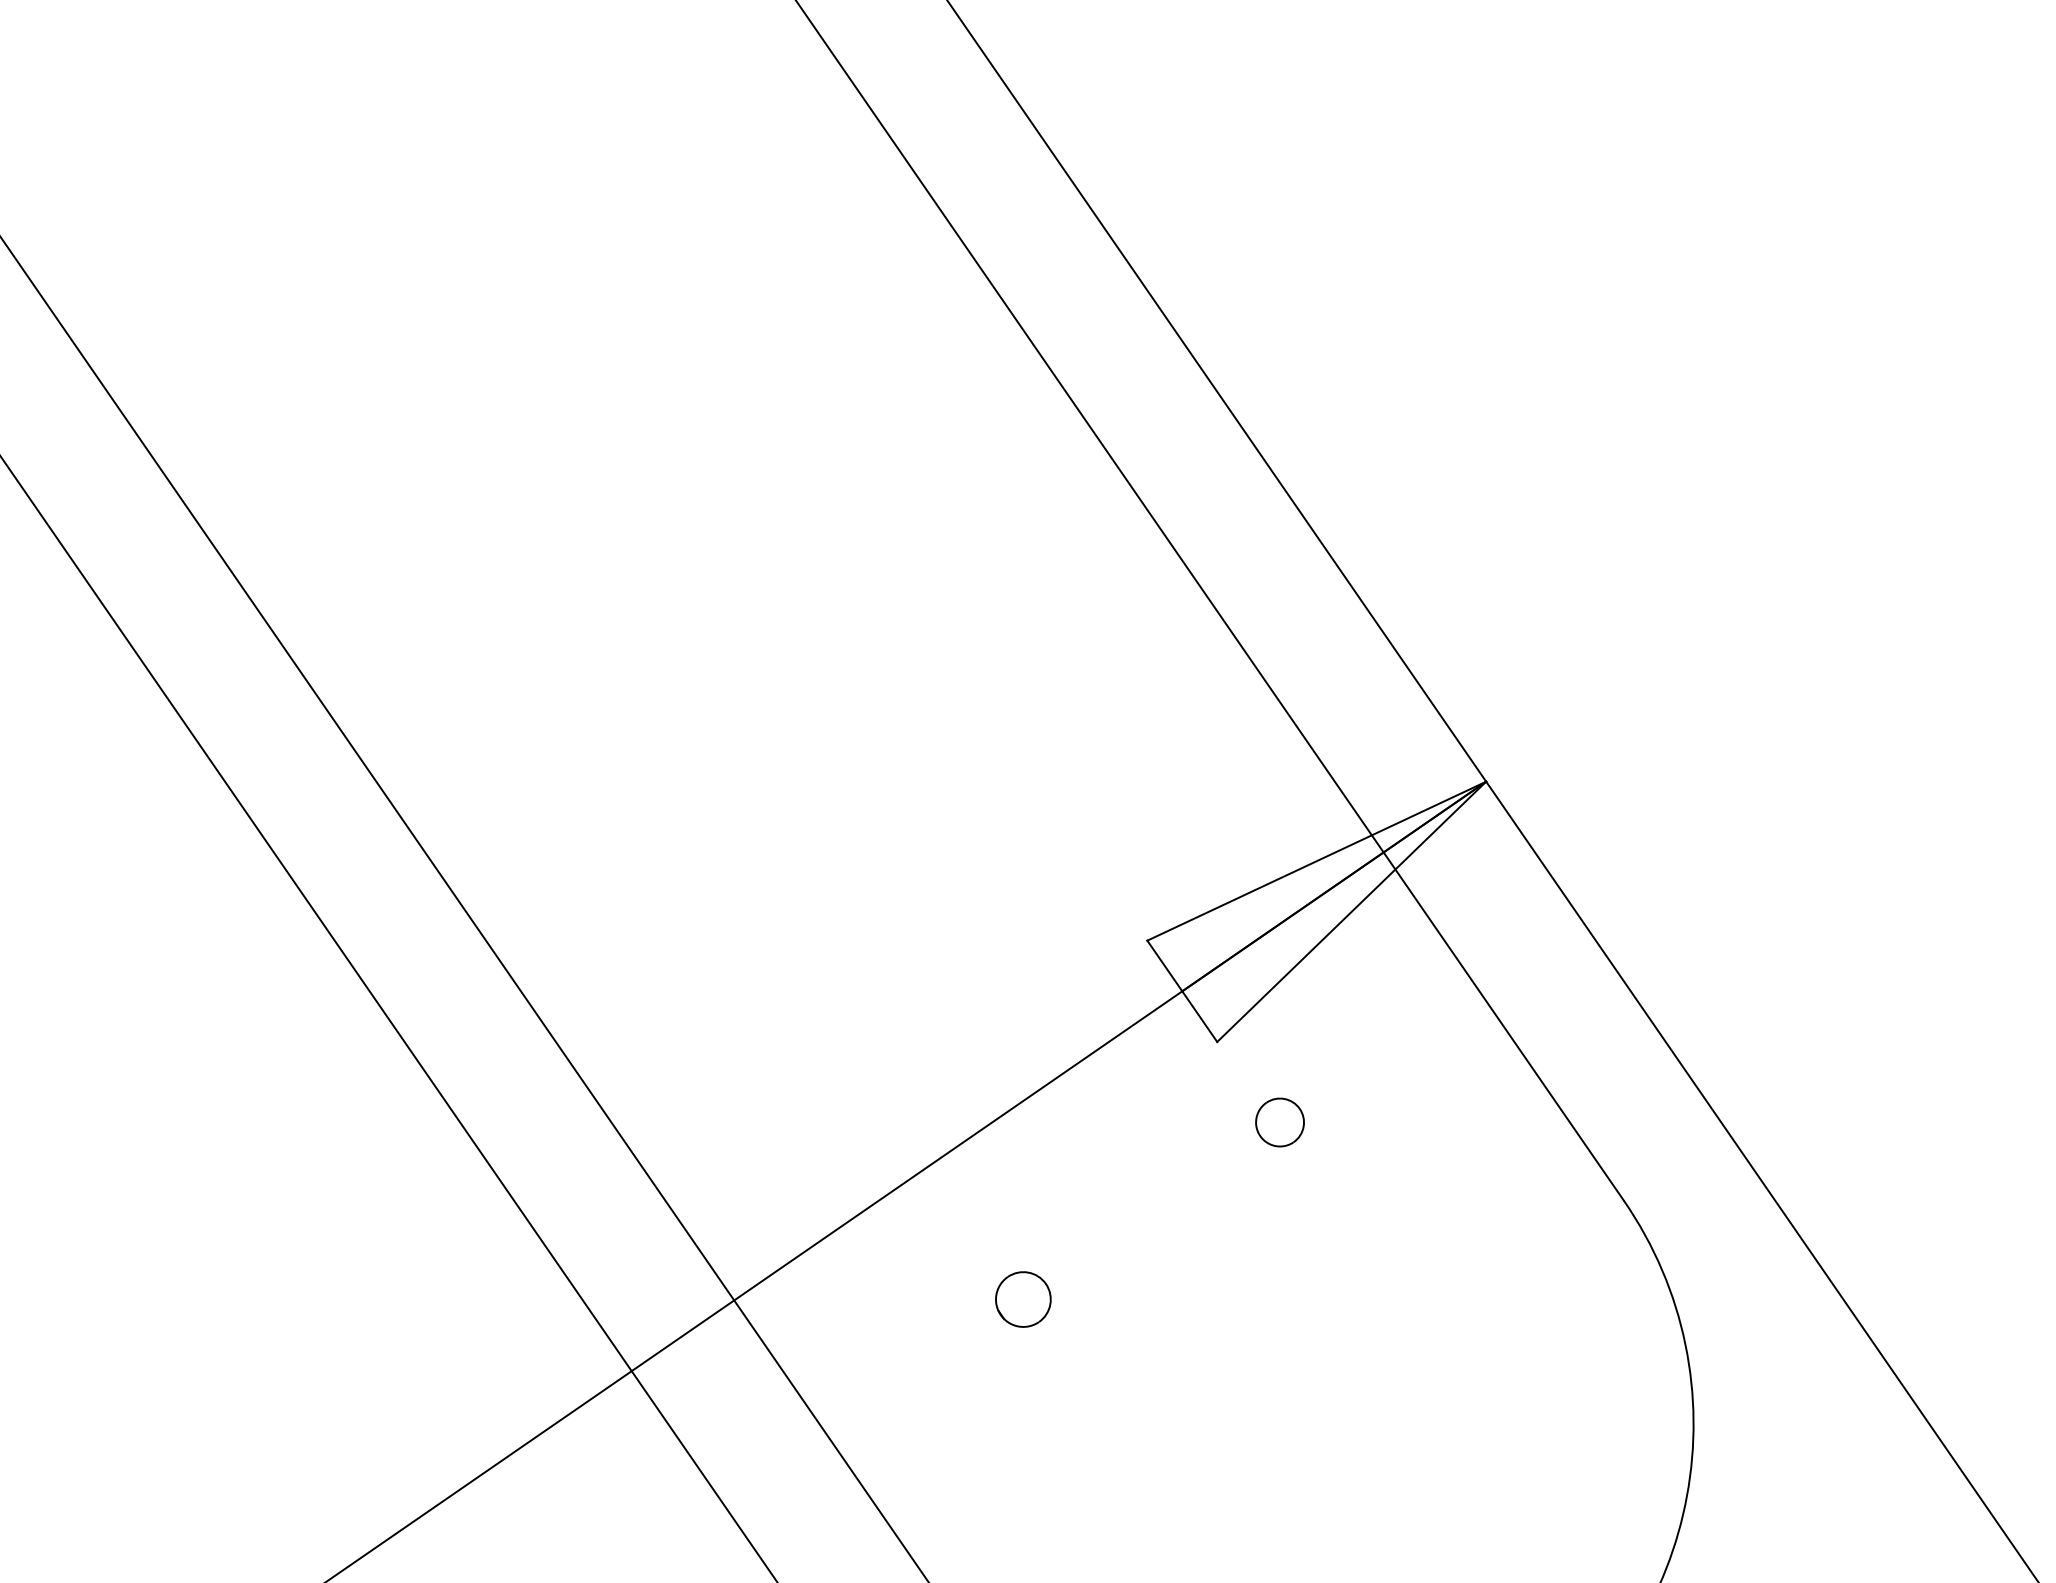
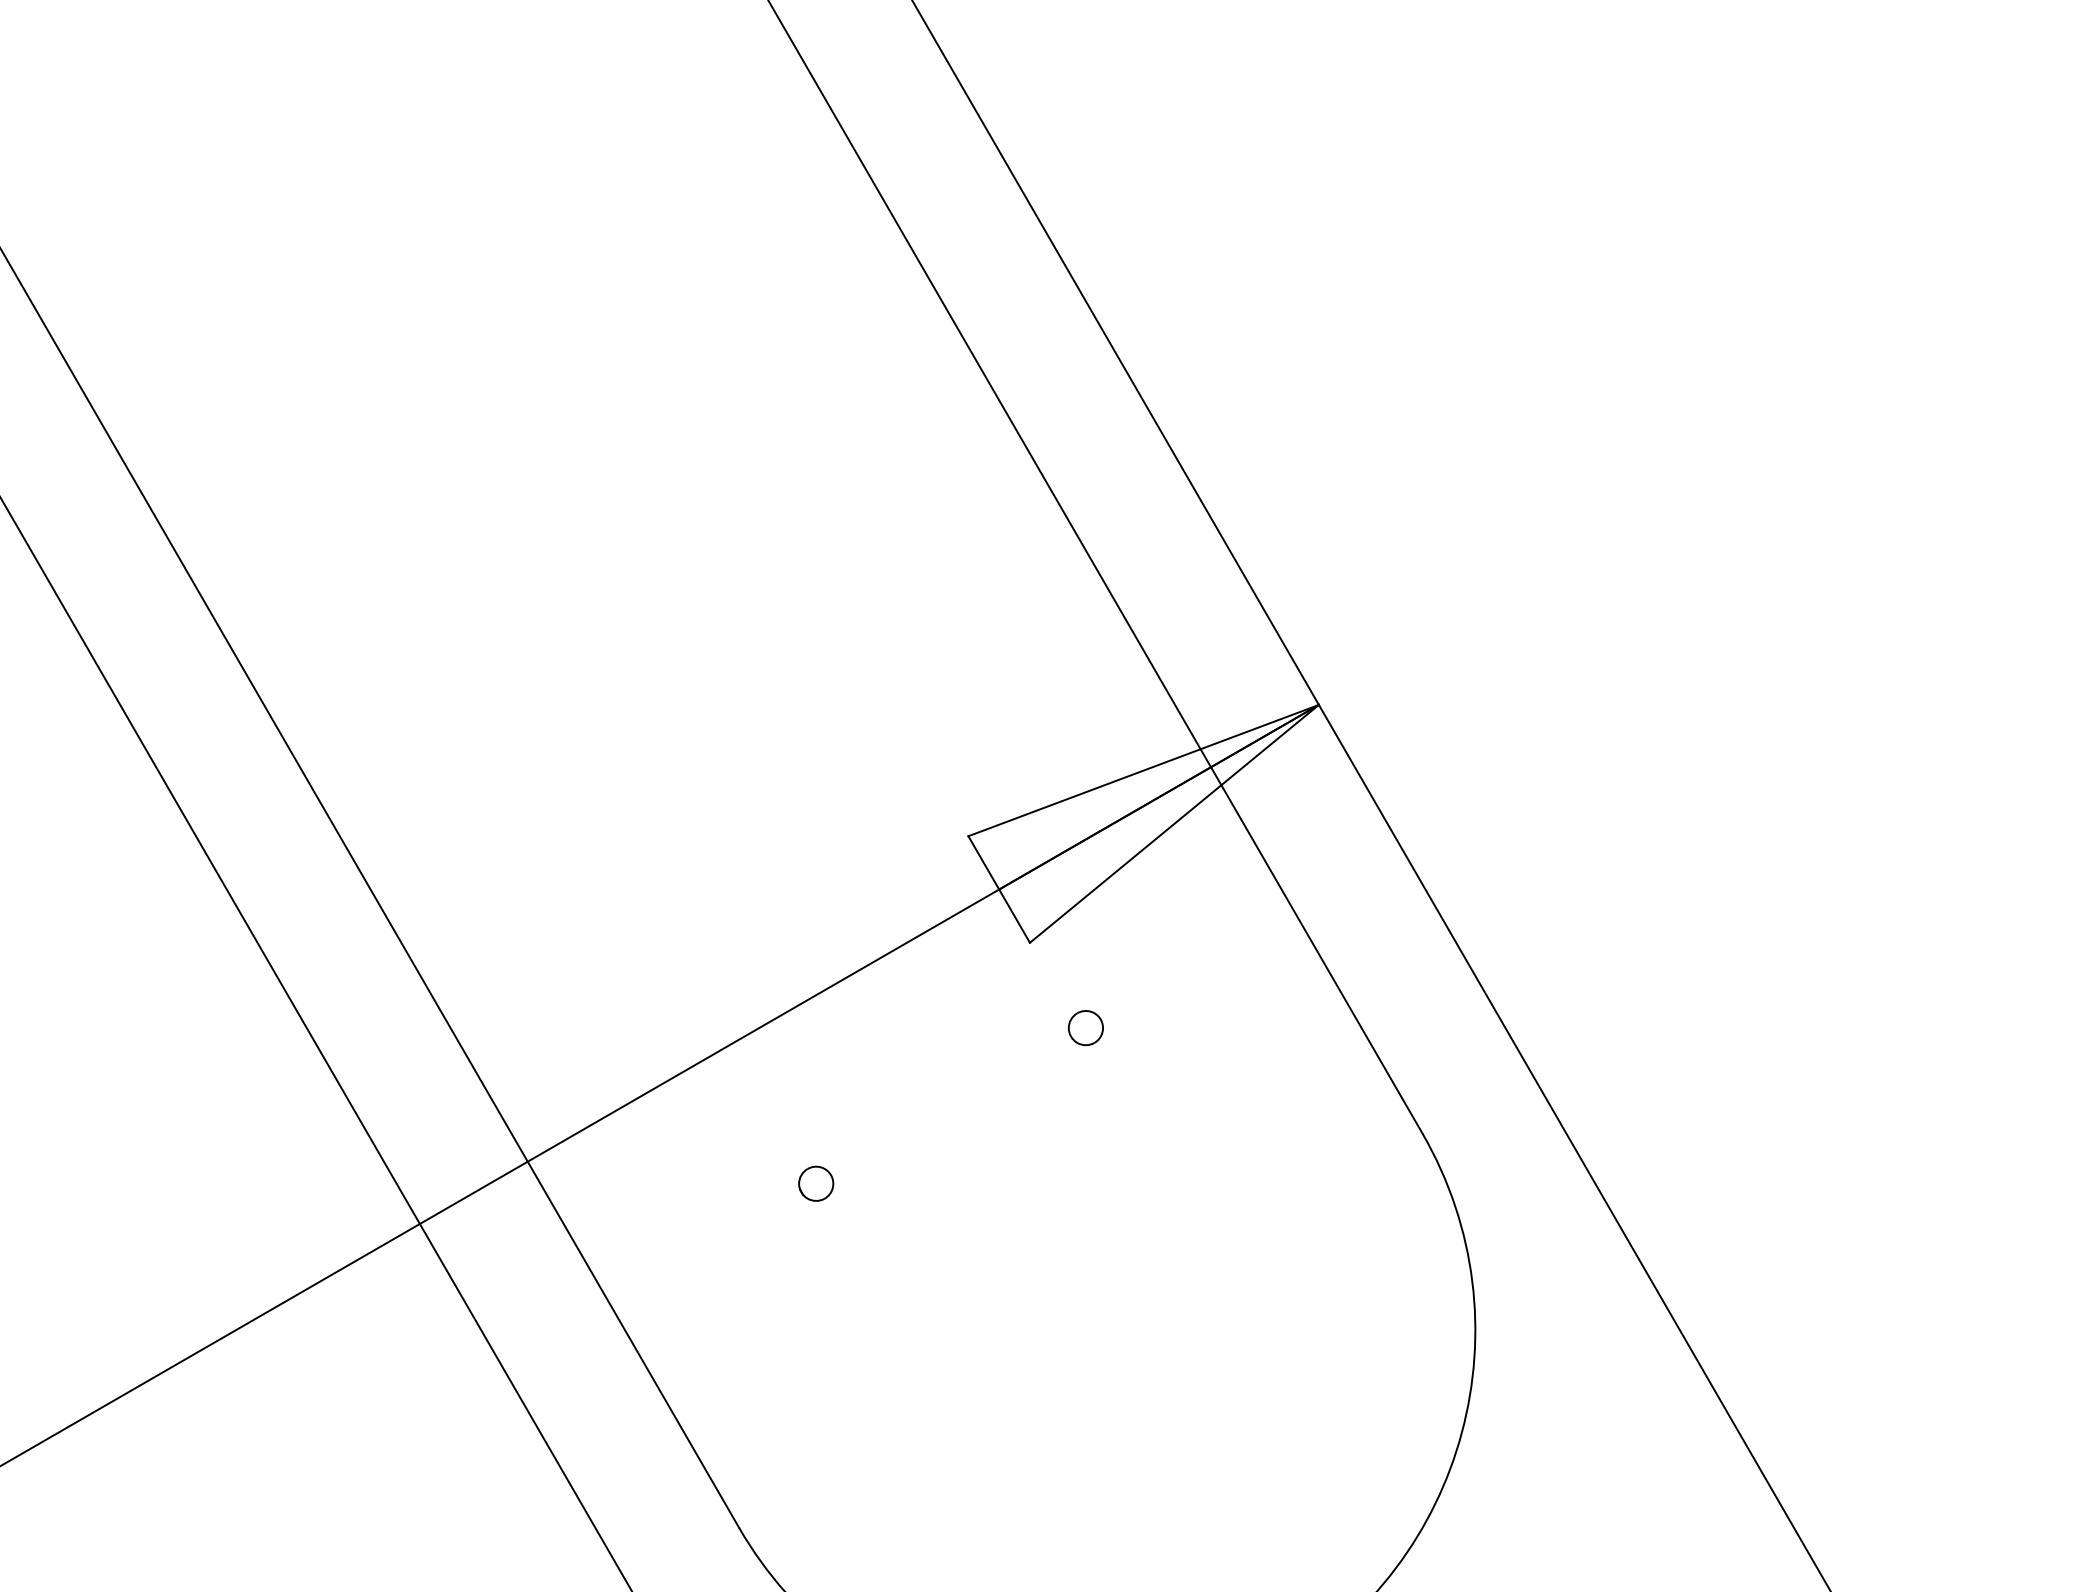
part: (1279, 1121) -> (1085, 1027), size x0.71
part: (1023, 1299) -> (816, 1183), size x0.62

